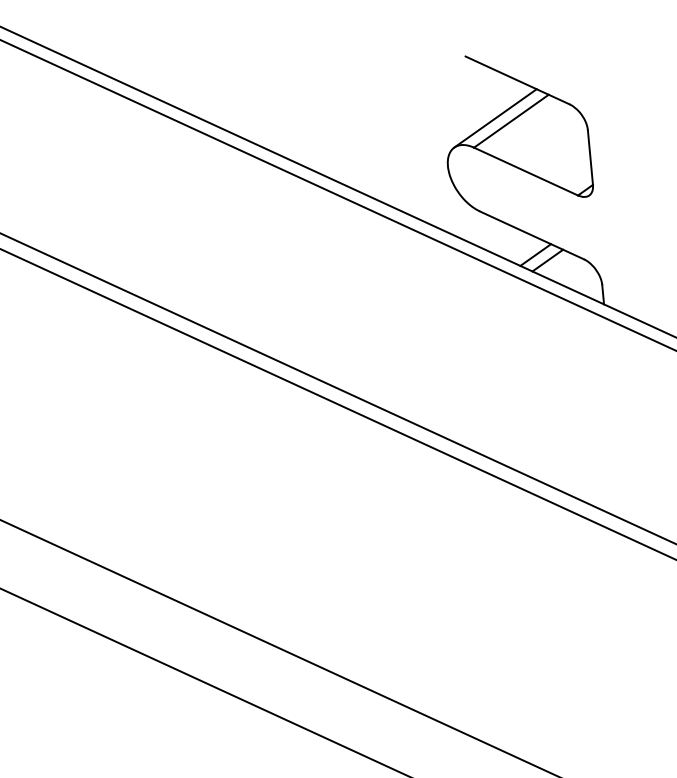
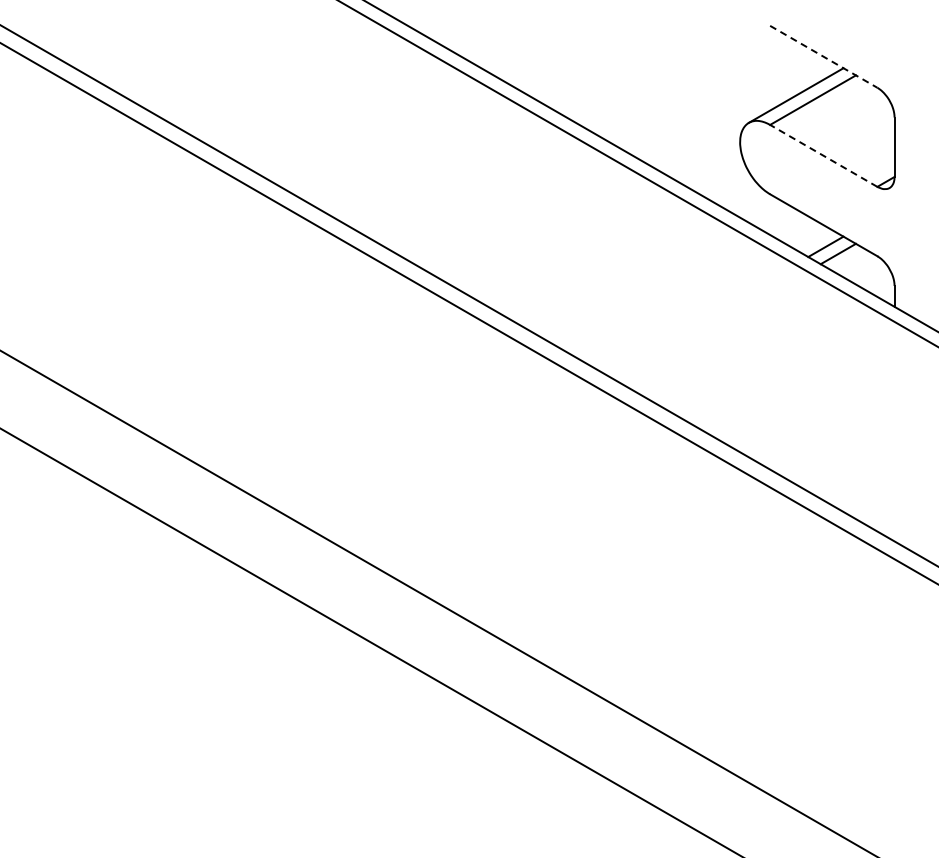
line: (517, 80) -> (823, 56), solid -> dashed
line: (525, 171) -> (823, 155), solid -> dashed

